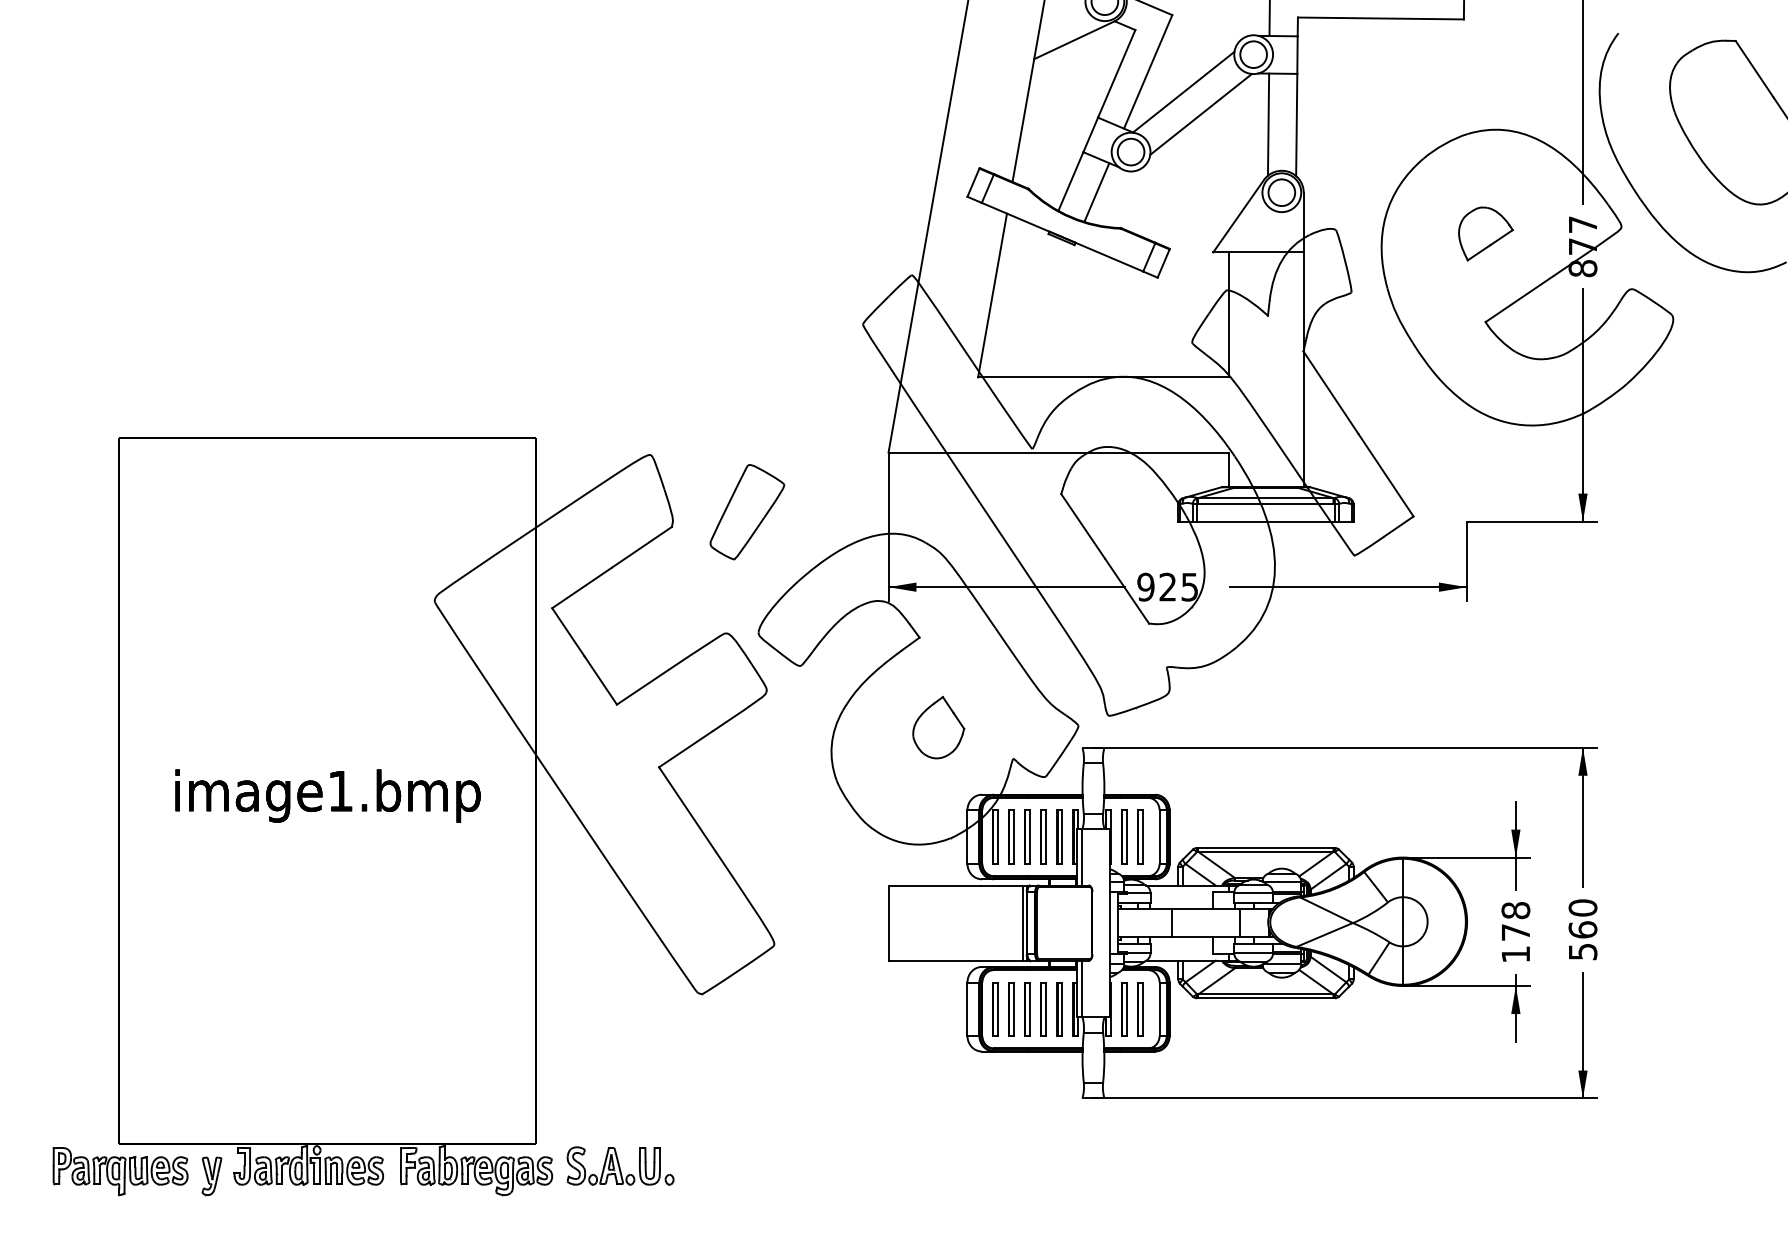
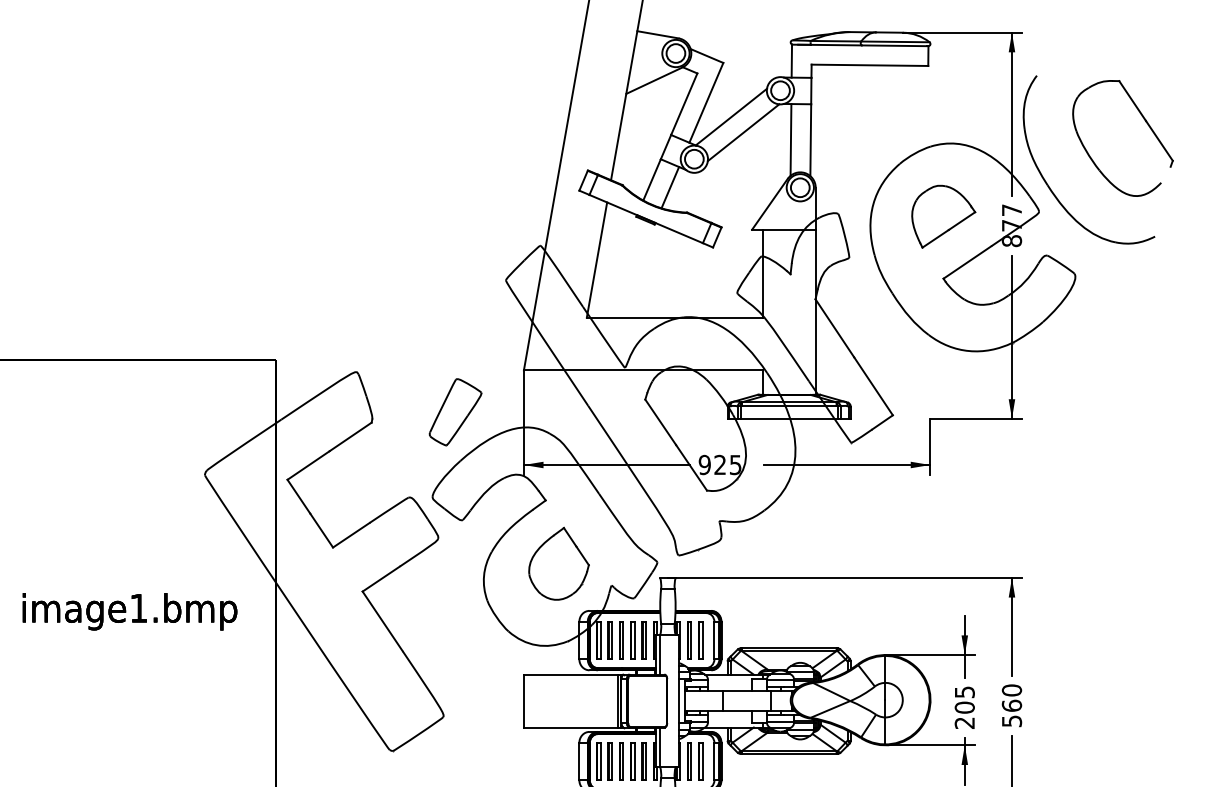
part: (1485, 233) -> (943, 216), size x1.67
part: (747, 512) -> (455, 412), moved
part: (938, 727) -> (559, 563), size x1.67
text: (1515, 932) -> (964, 707), 178 -> 205

